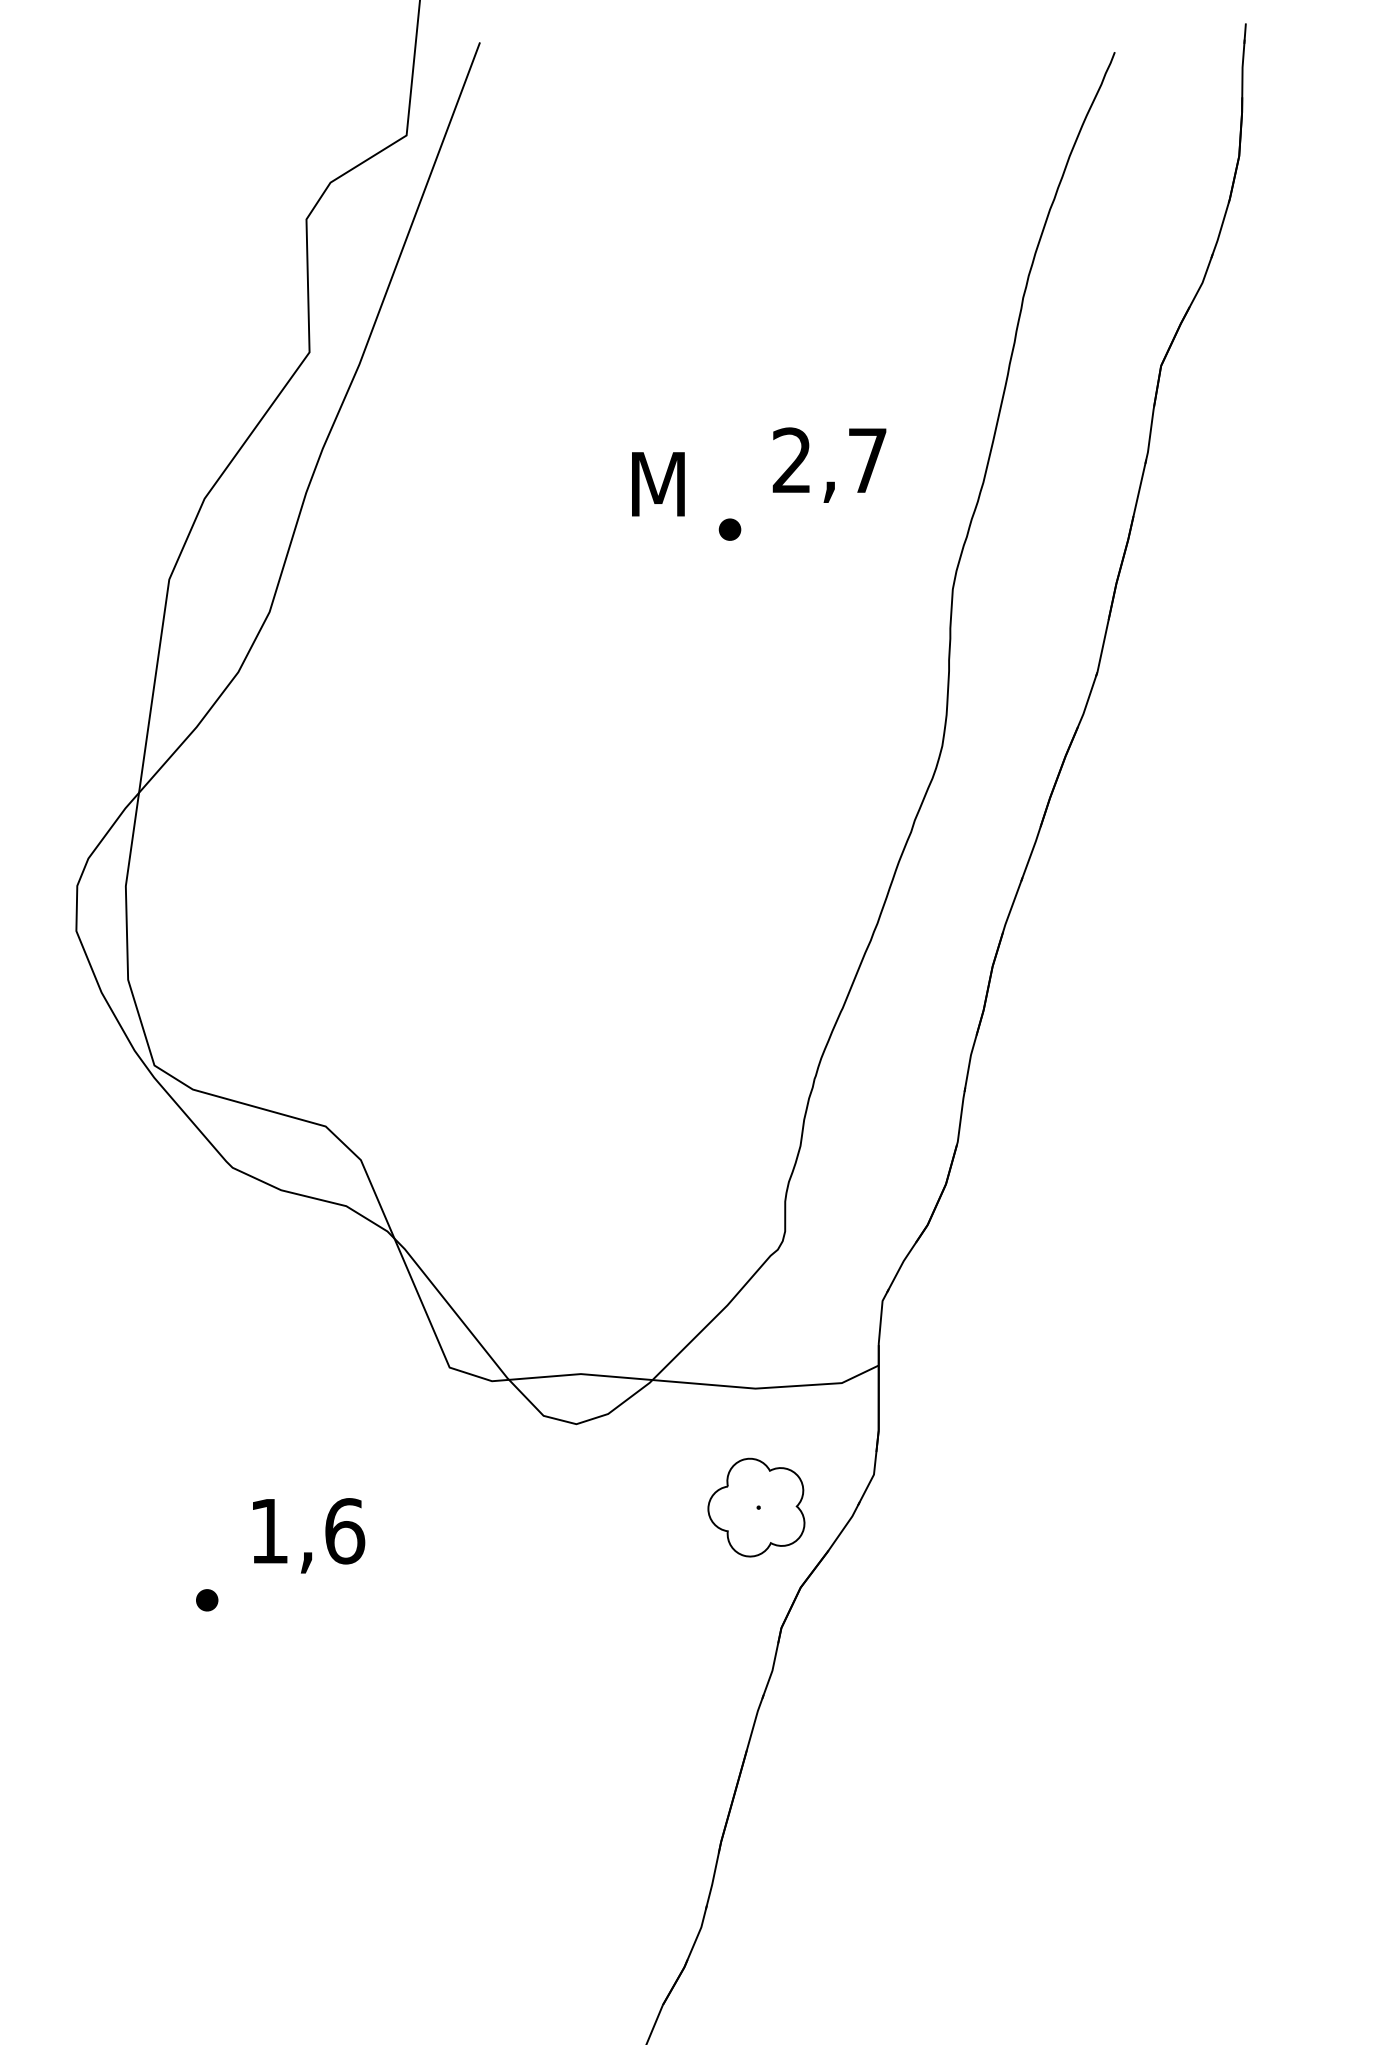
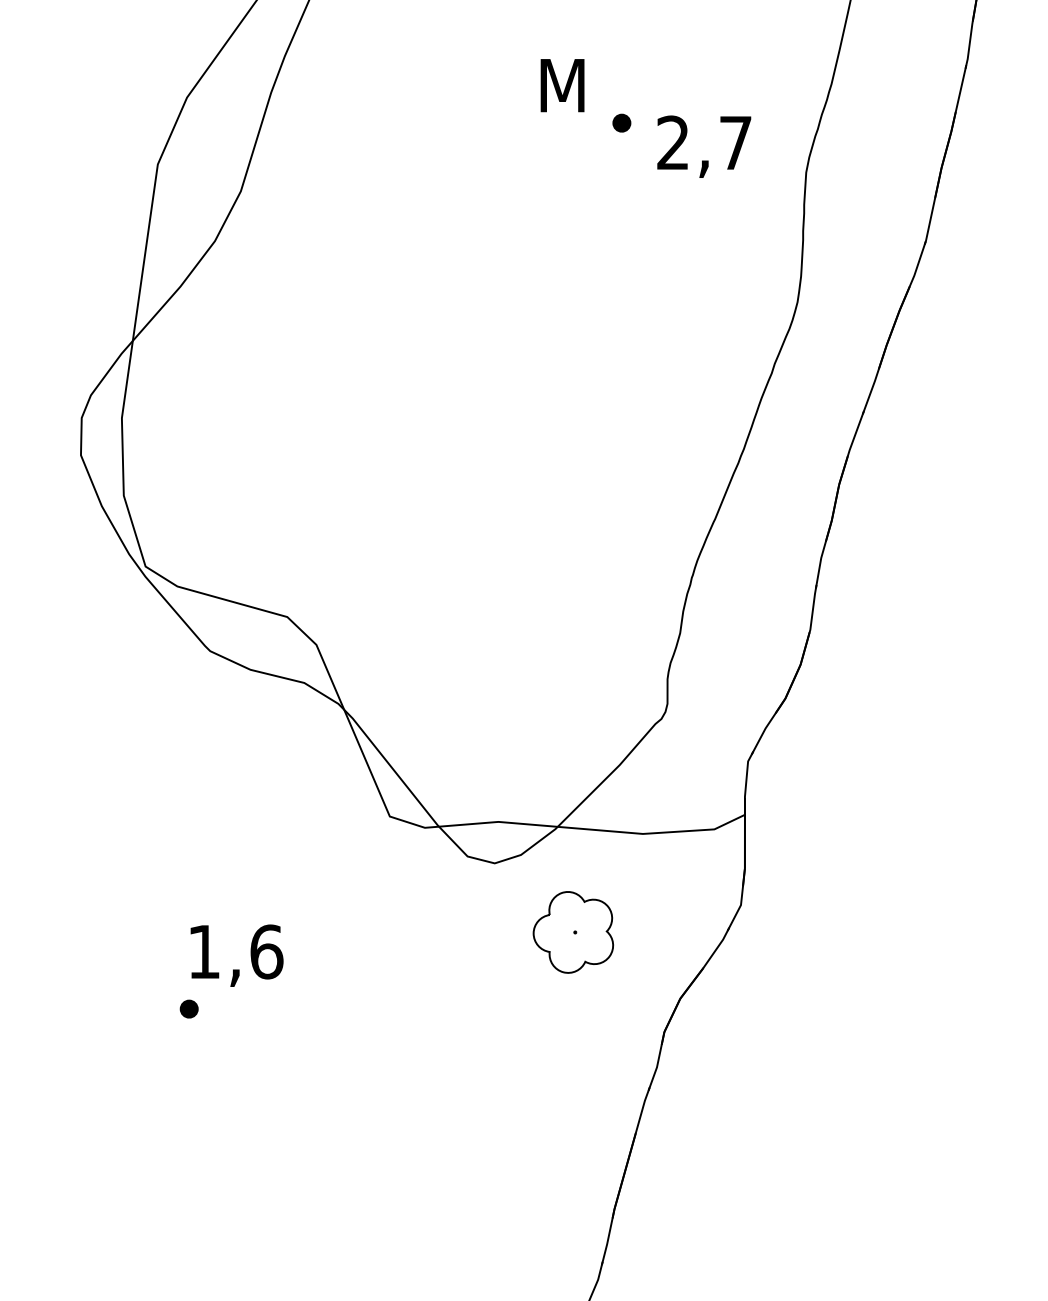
text: (829, 464) -> (704, 146), moved
part: (756, 1507) -> (573, 932), moved
text: (309, 1535) -> (237, 955), moved

